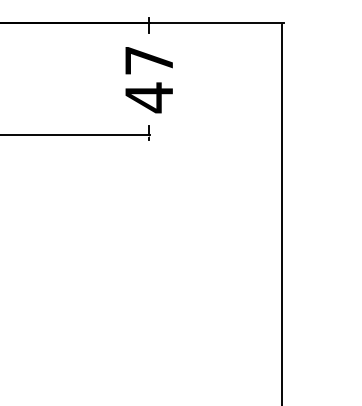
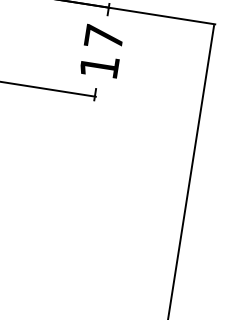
text: (148, 97) -> (98, 66), 47 -> 17

